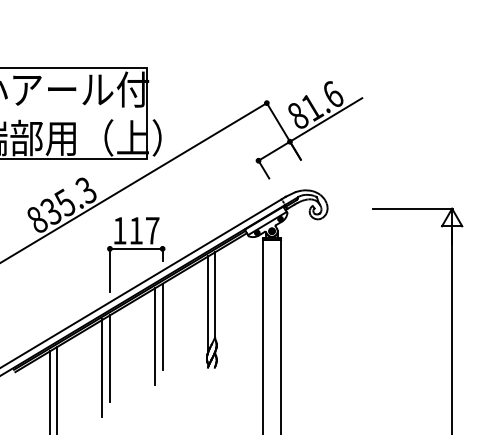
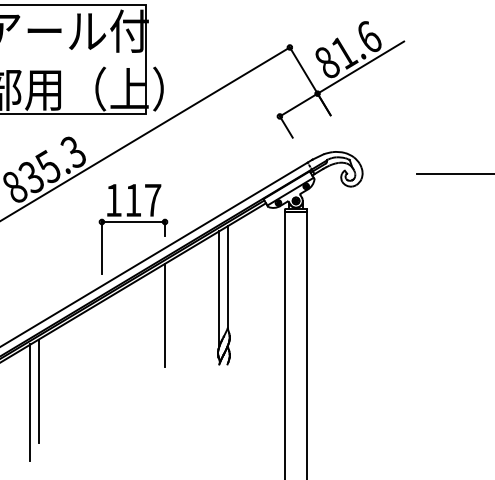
line: (154, 336) -> (155, 326), removed
line: (109, 358) -> (101, 353), removed
line: (102, 367) -> (93, 364), removed

